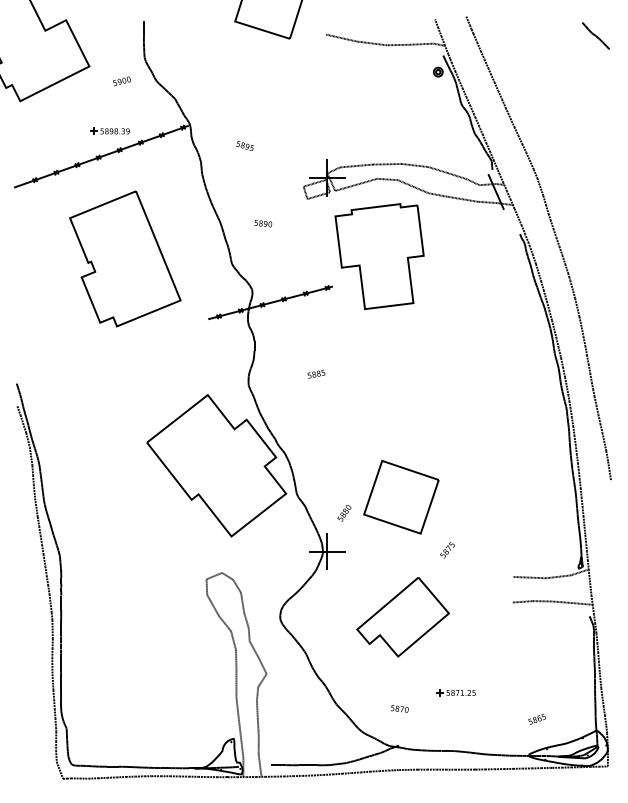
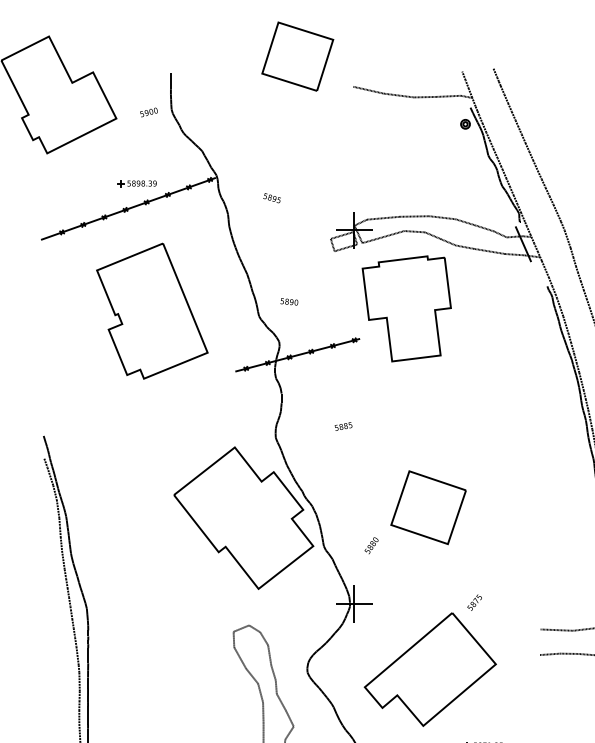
text: (121, 81) -> (148, 112), moved
text: (263, 223) -> (289, 301), moved
part: (401, 497) -> (428, 507), moved
text: (344, 513) -> (371, 545), moved
part: (402, 617) -> (429, 670), size x1.43

